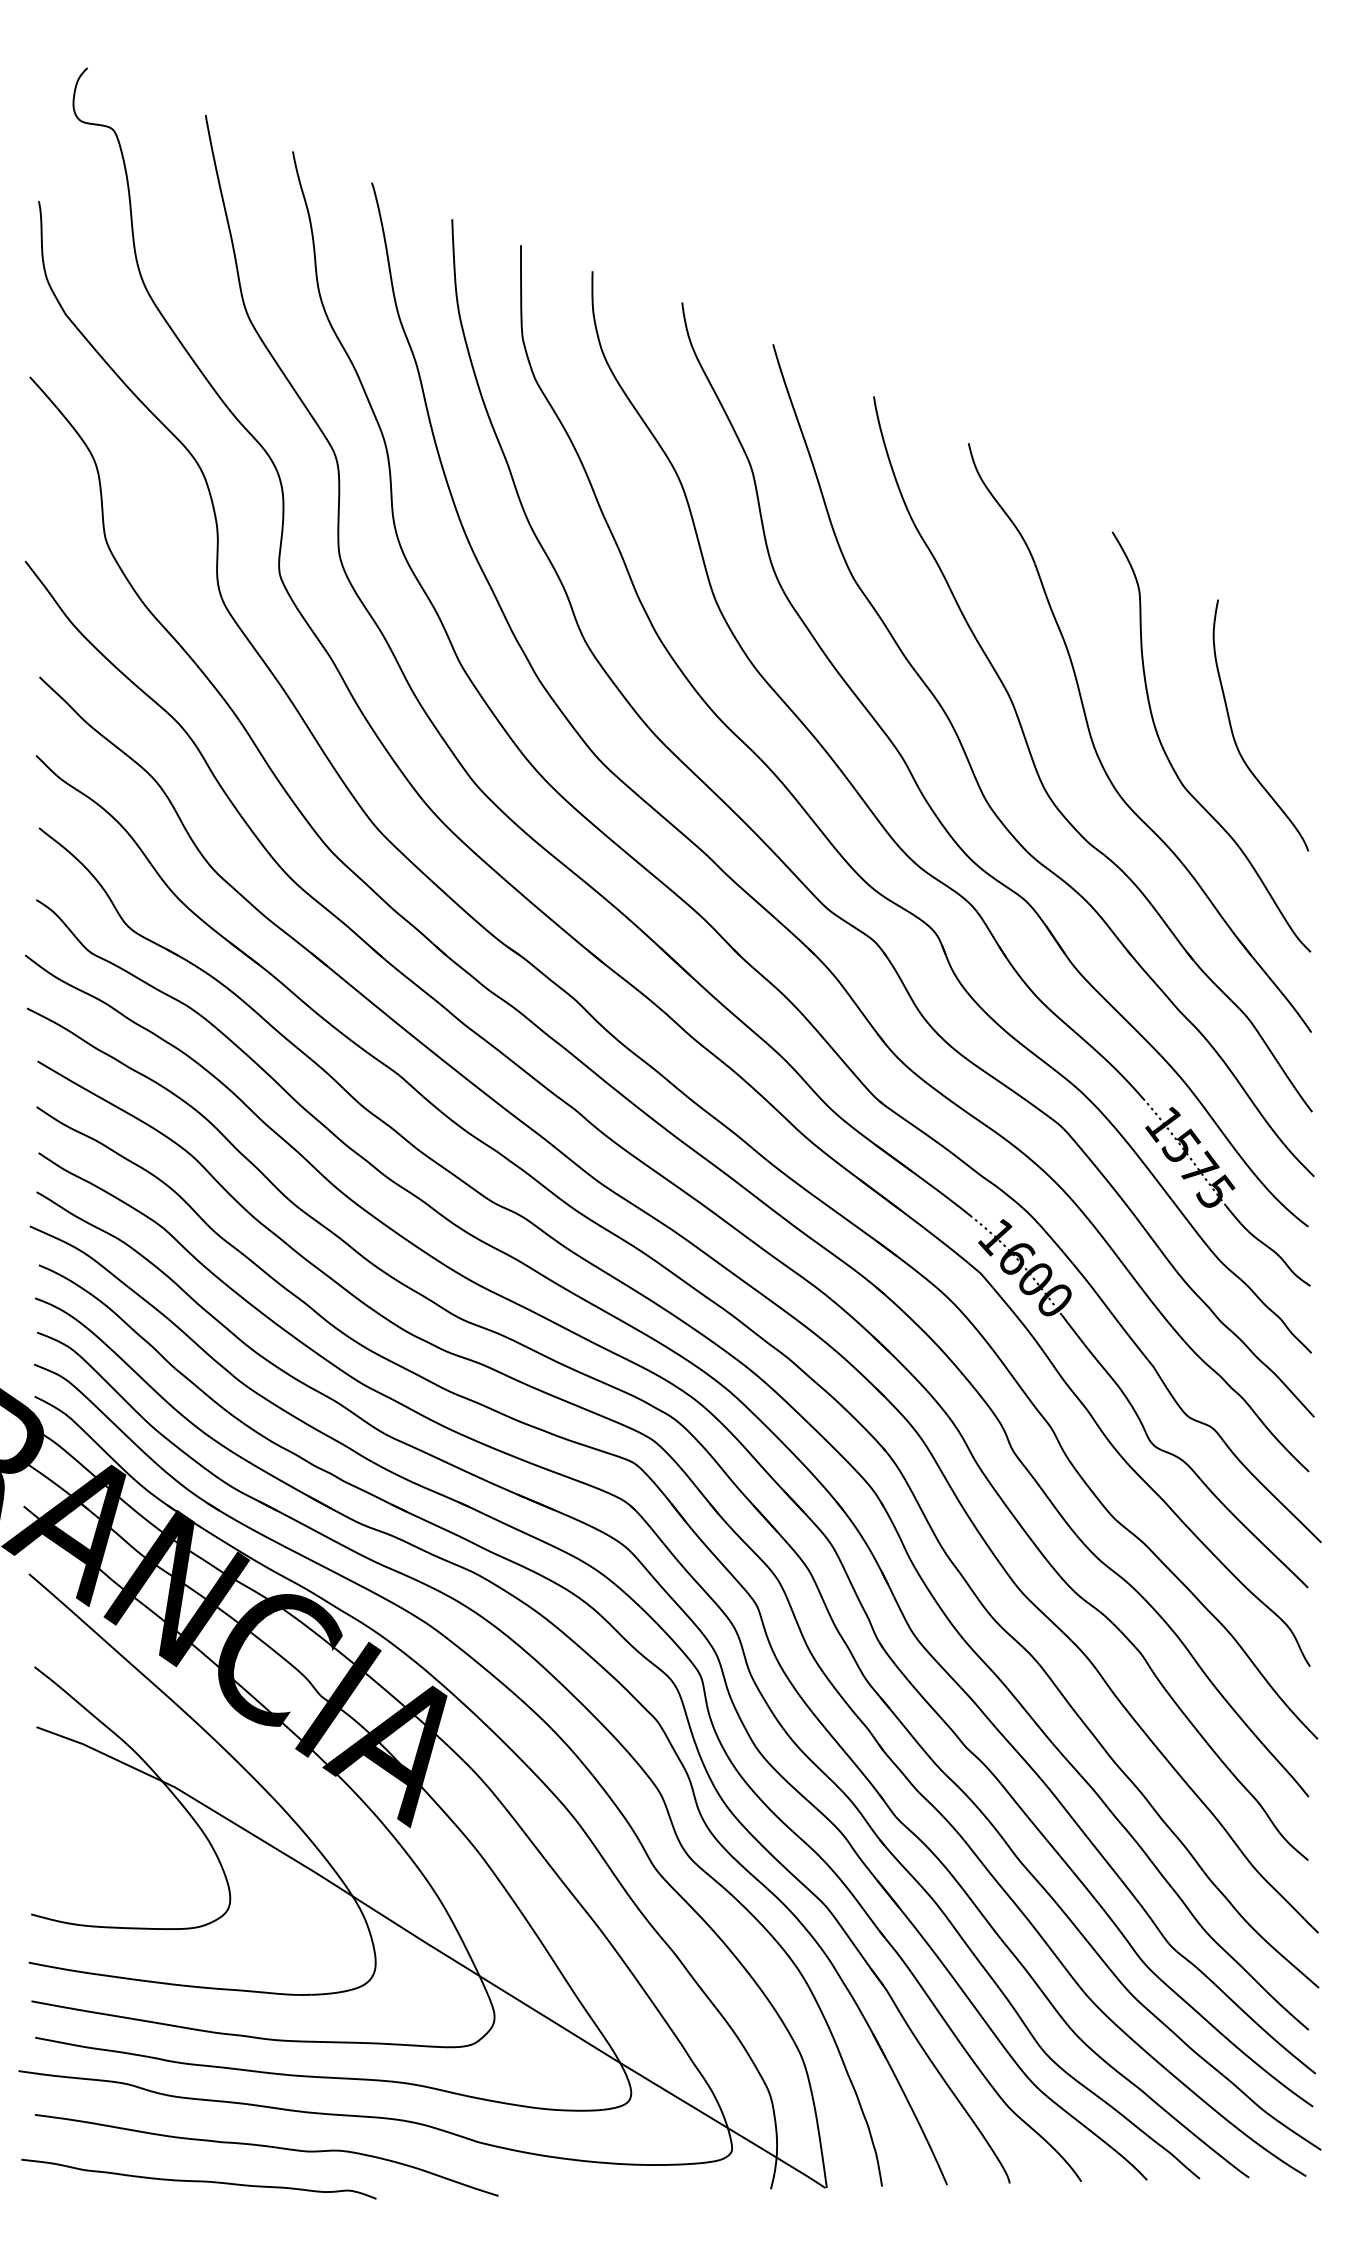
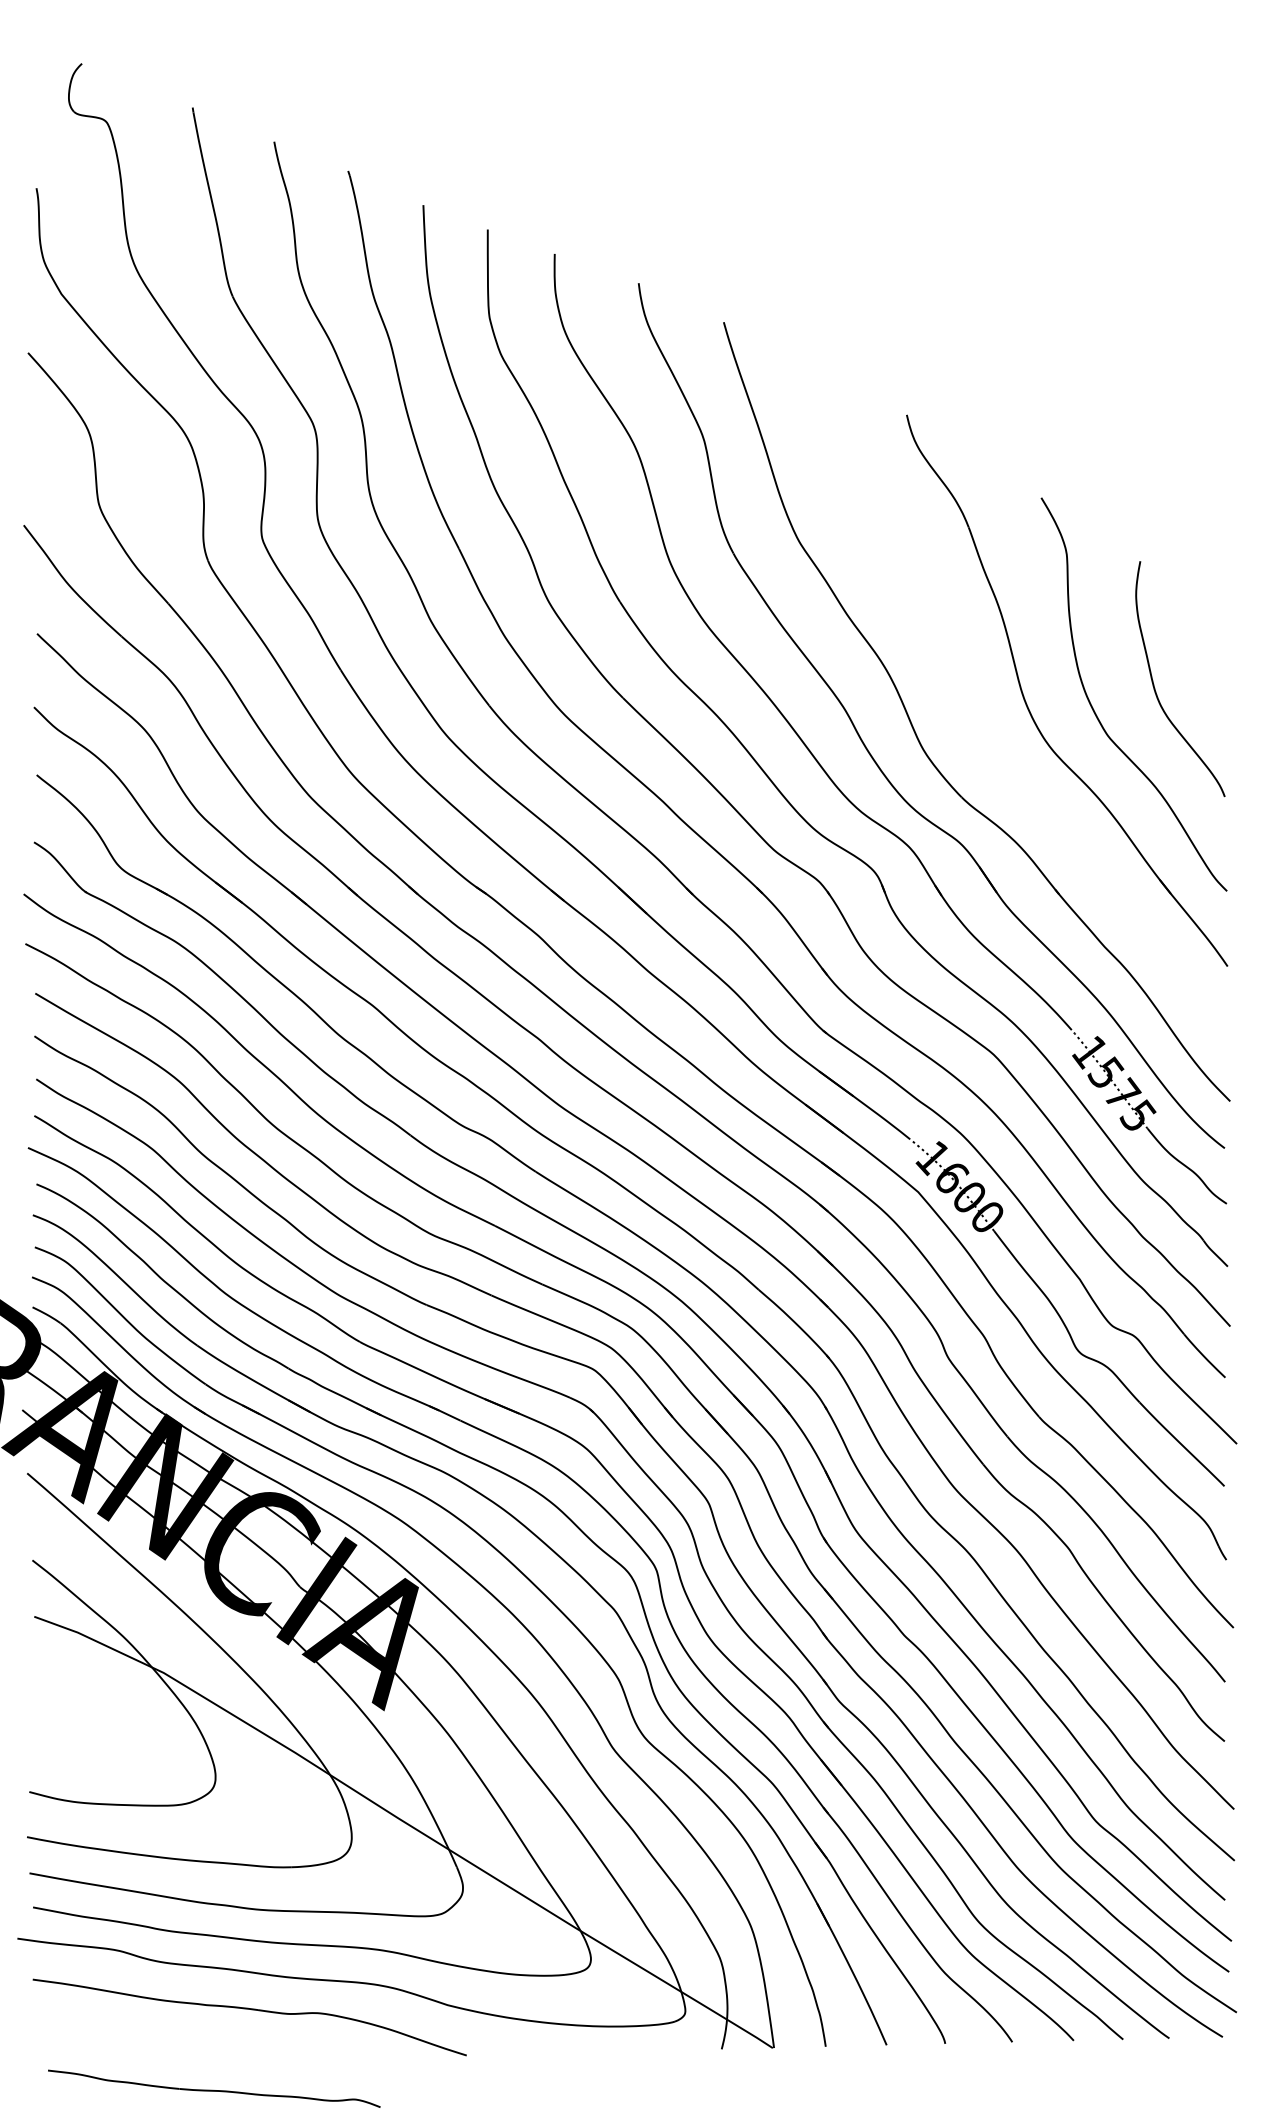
part: (1042, 780) -> (975, 730), removed
part: (199, 2178) -> (214, 2088), moved

